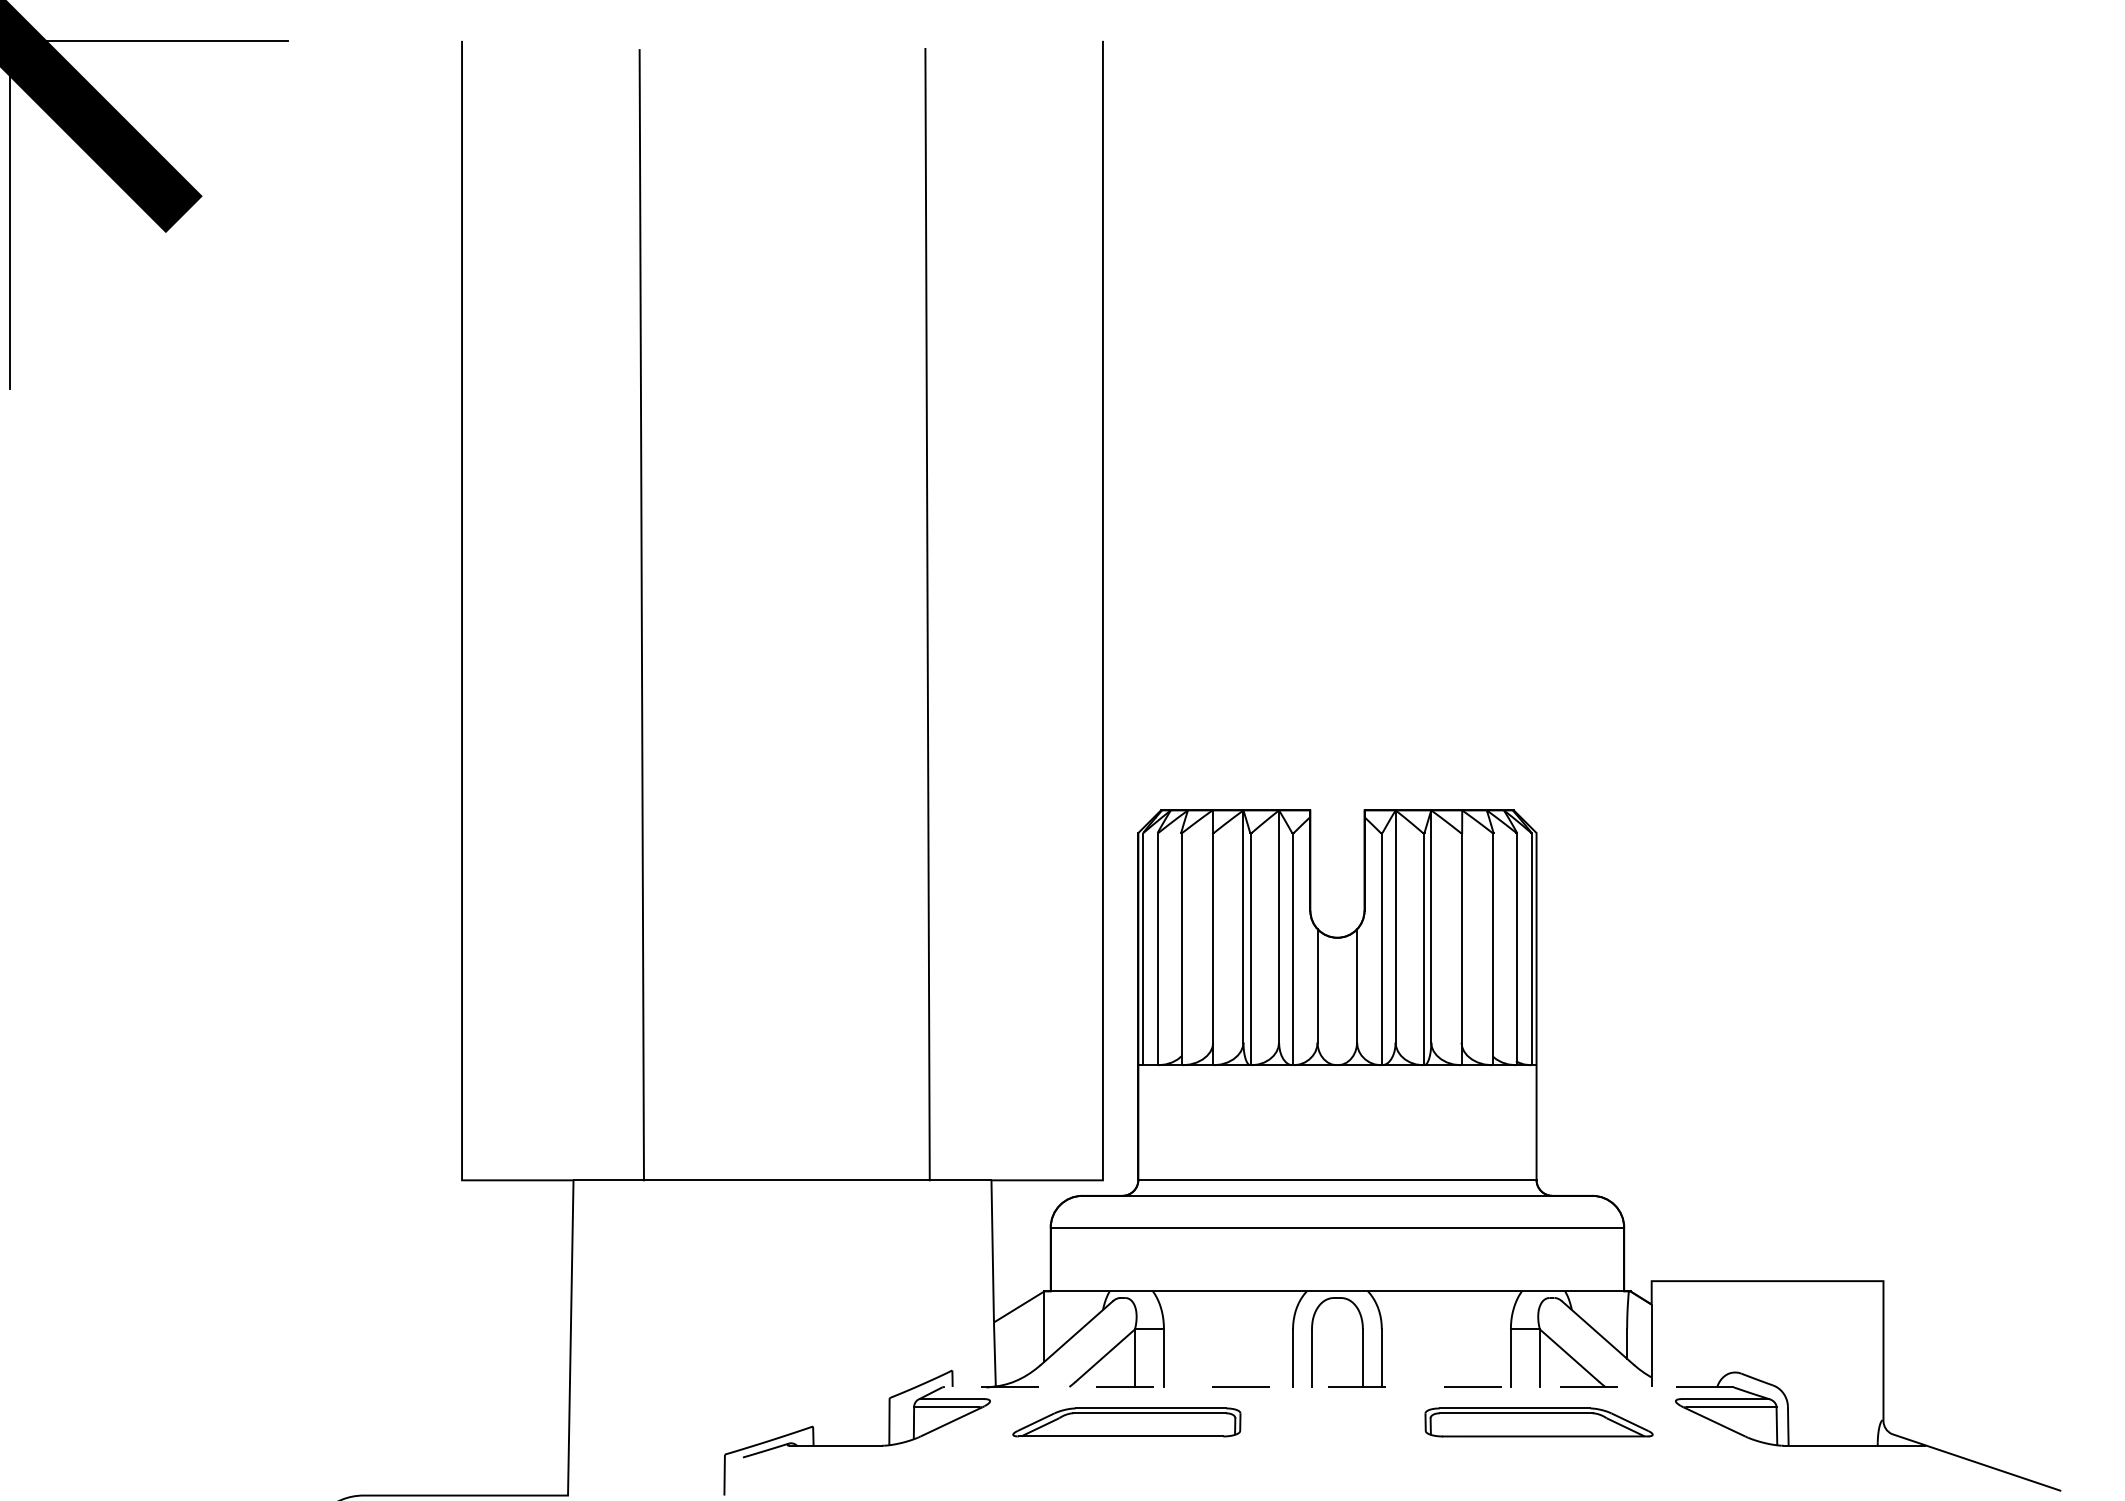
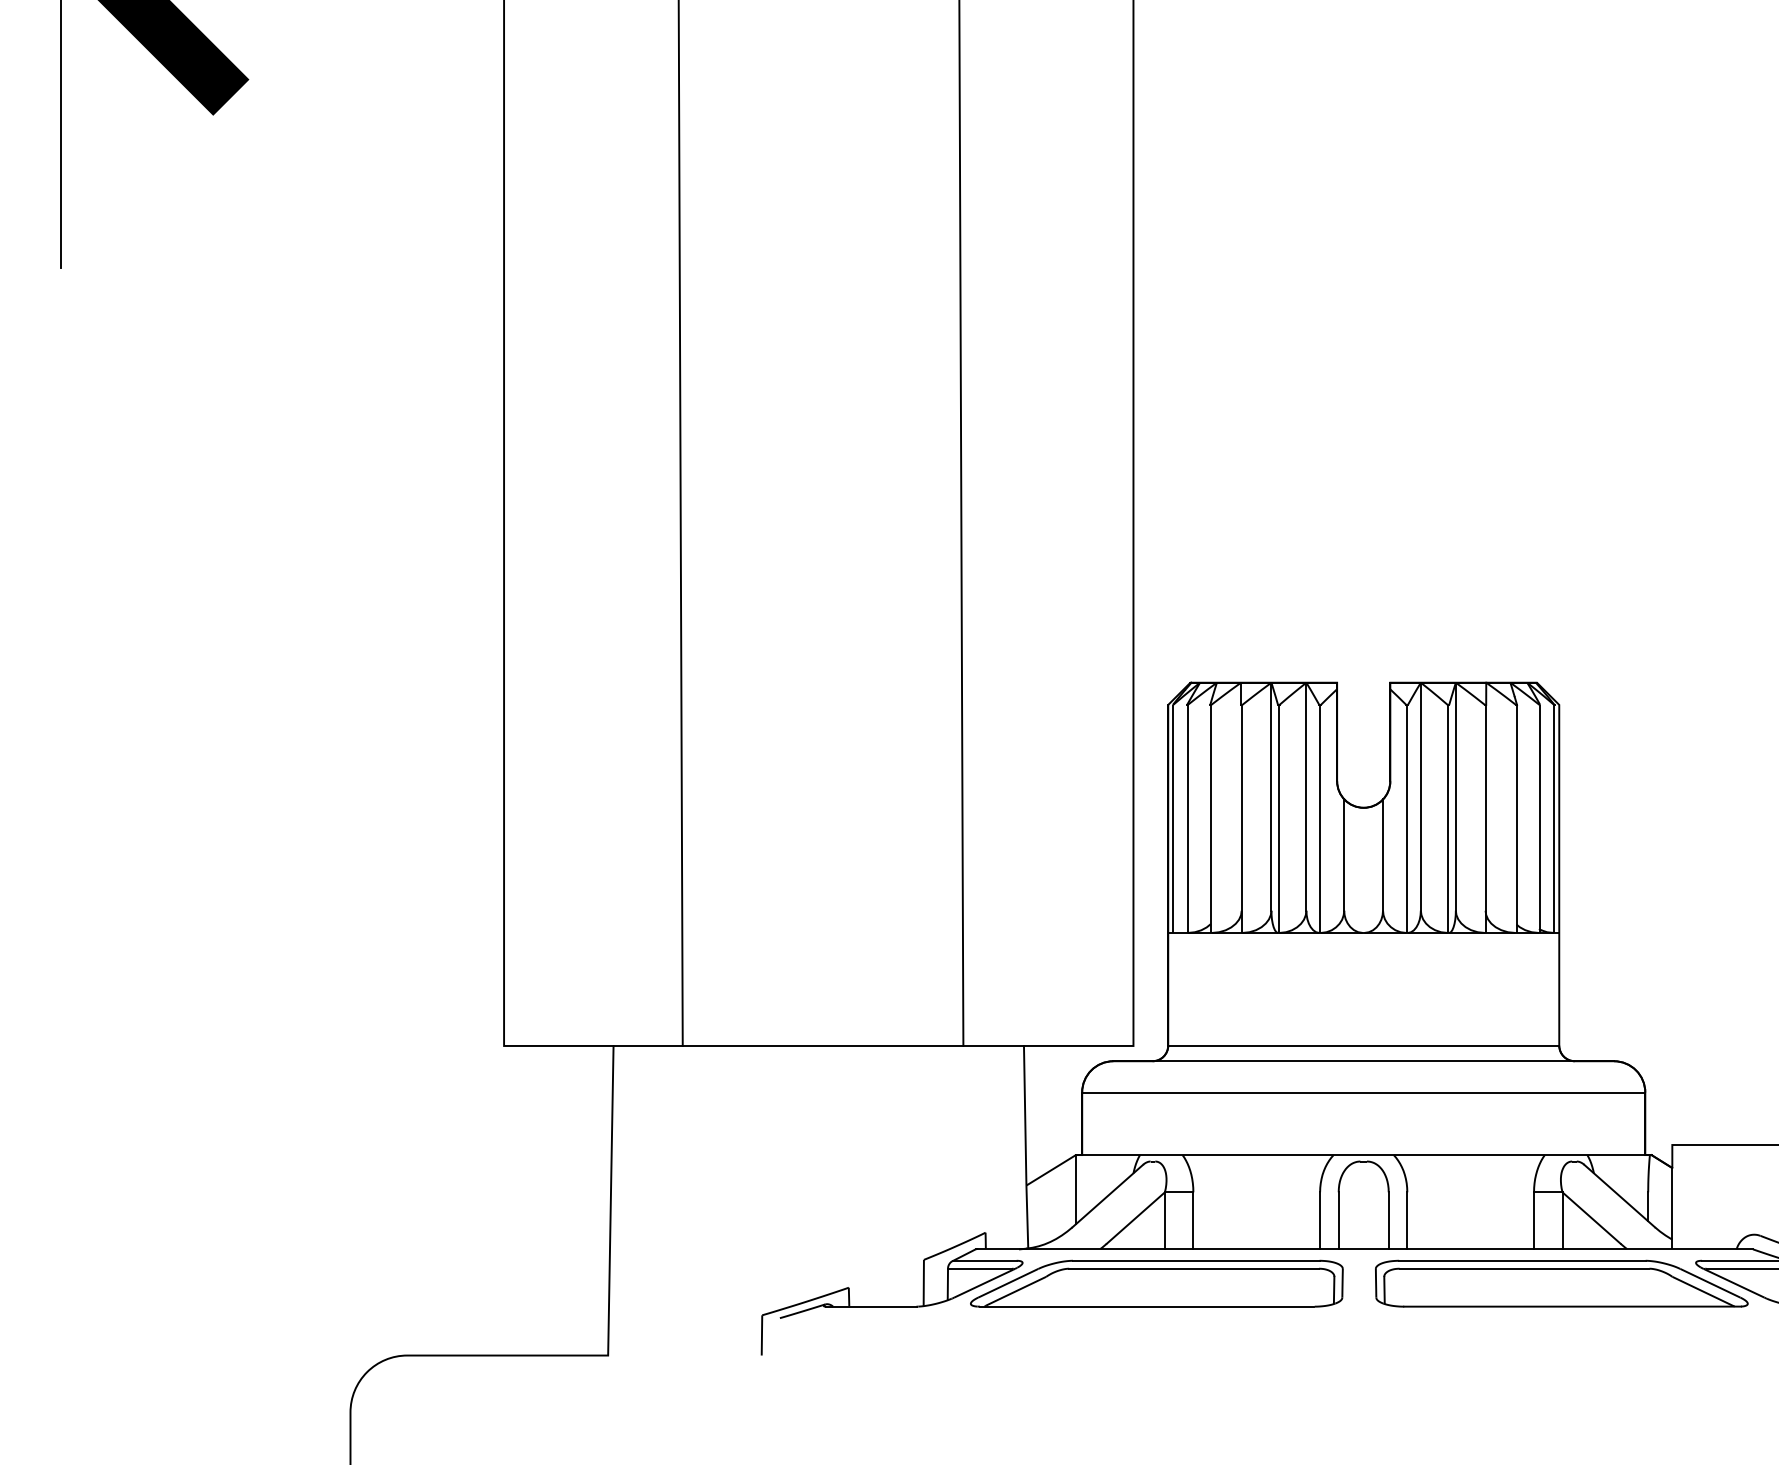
line: (1338, 1387) -> (1364, 1249), dashed -> solid
part: (1126, 1422) -> (1156, 1283), size x1.67
part: (1538, 1422) -> (1561, 1283), size x1.67

